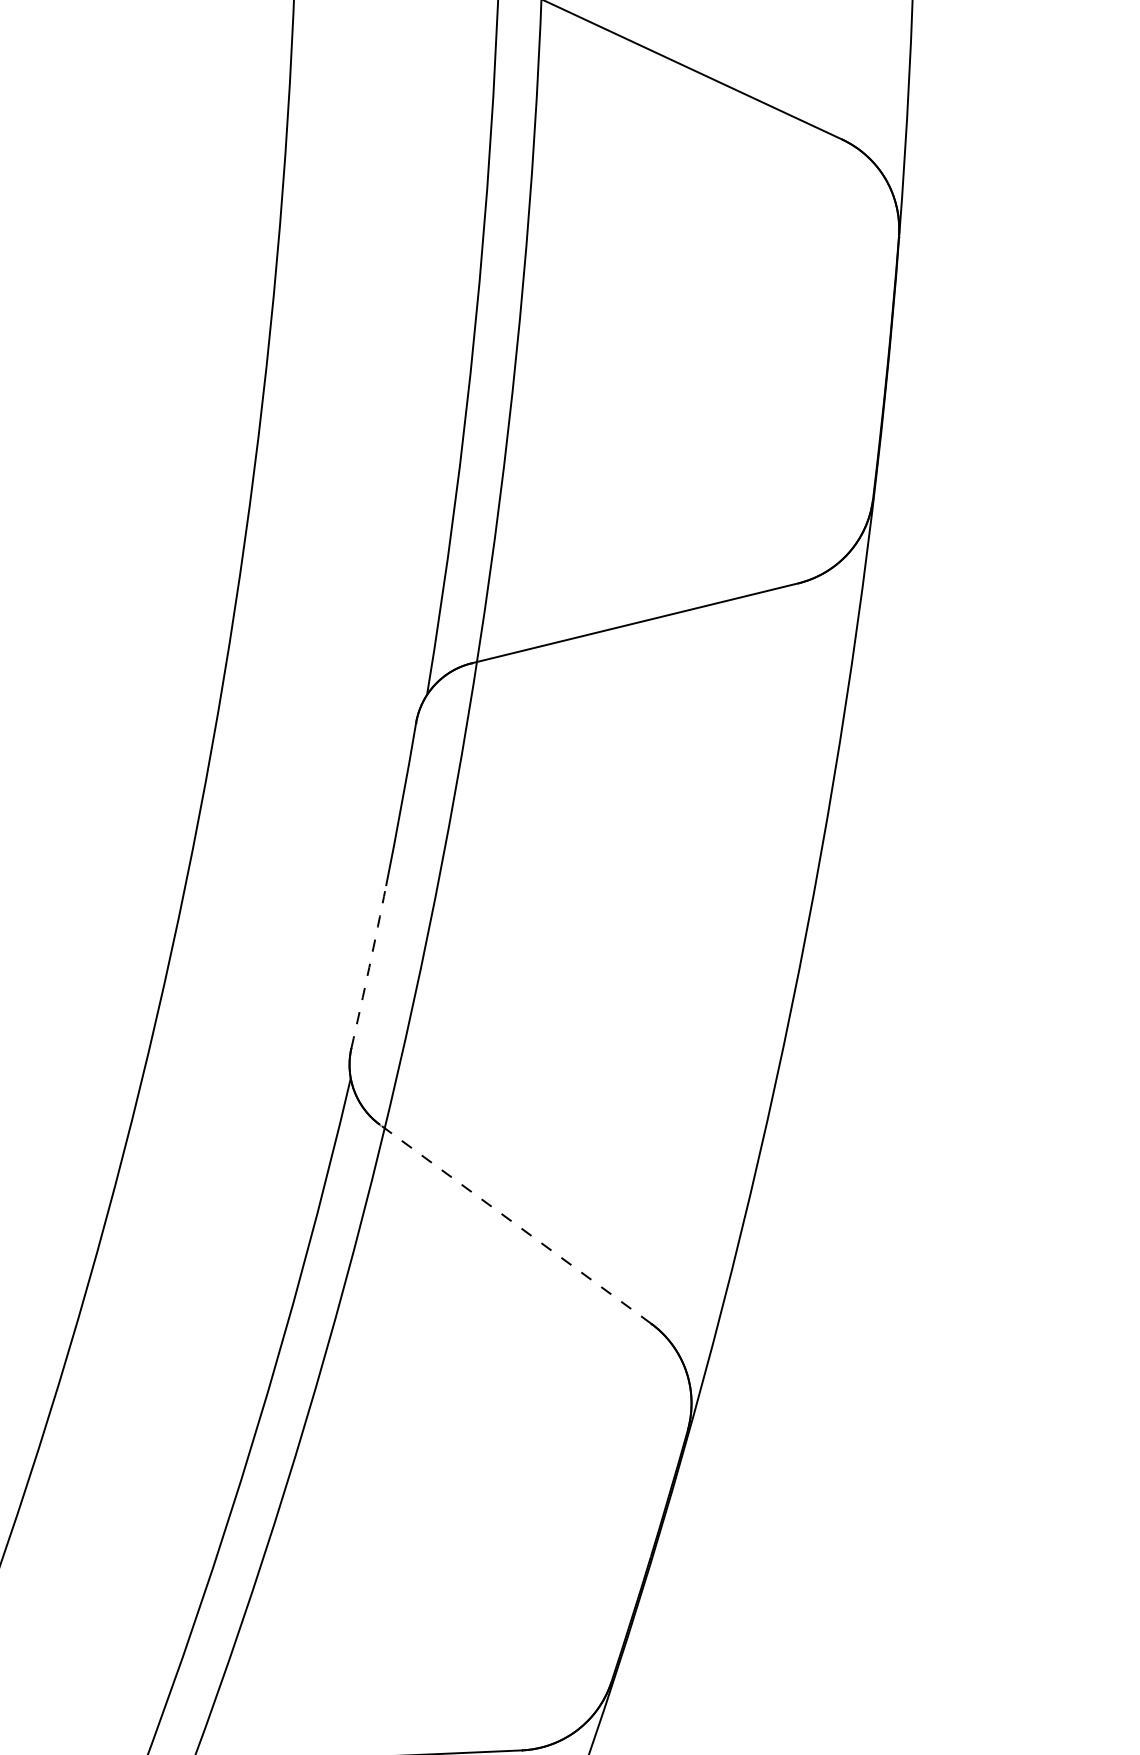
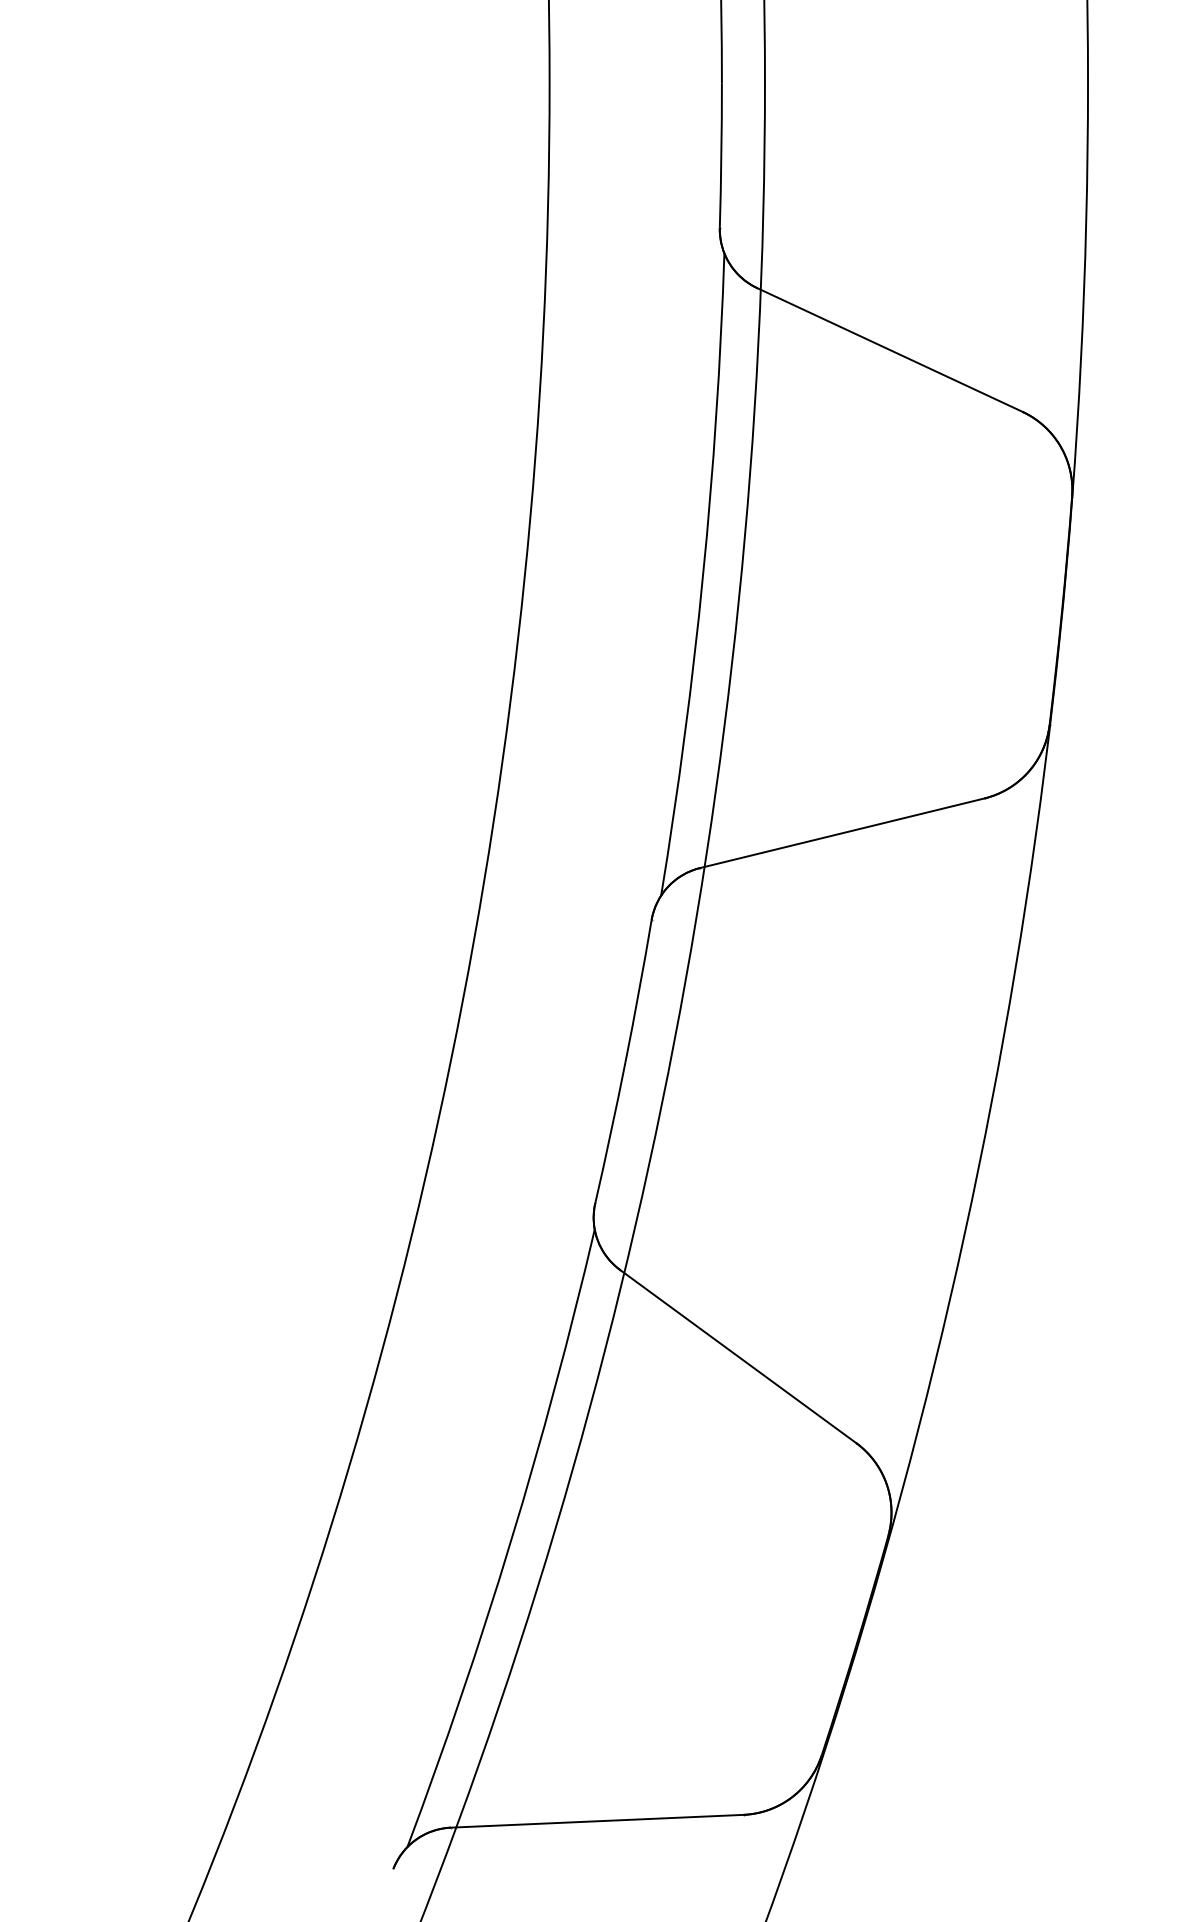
arc: (368, 966) -> (610, 1132), dashed -> solid
line: (514, 1224) -> (737, 1356), dashed -> solid

